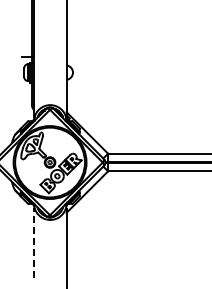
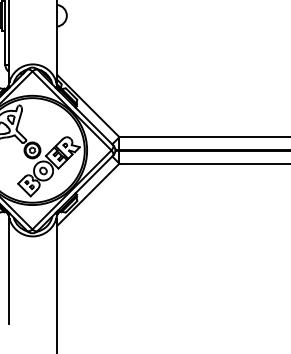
line: (34, 243) -> (9, 271), dashed -> solid

